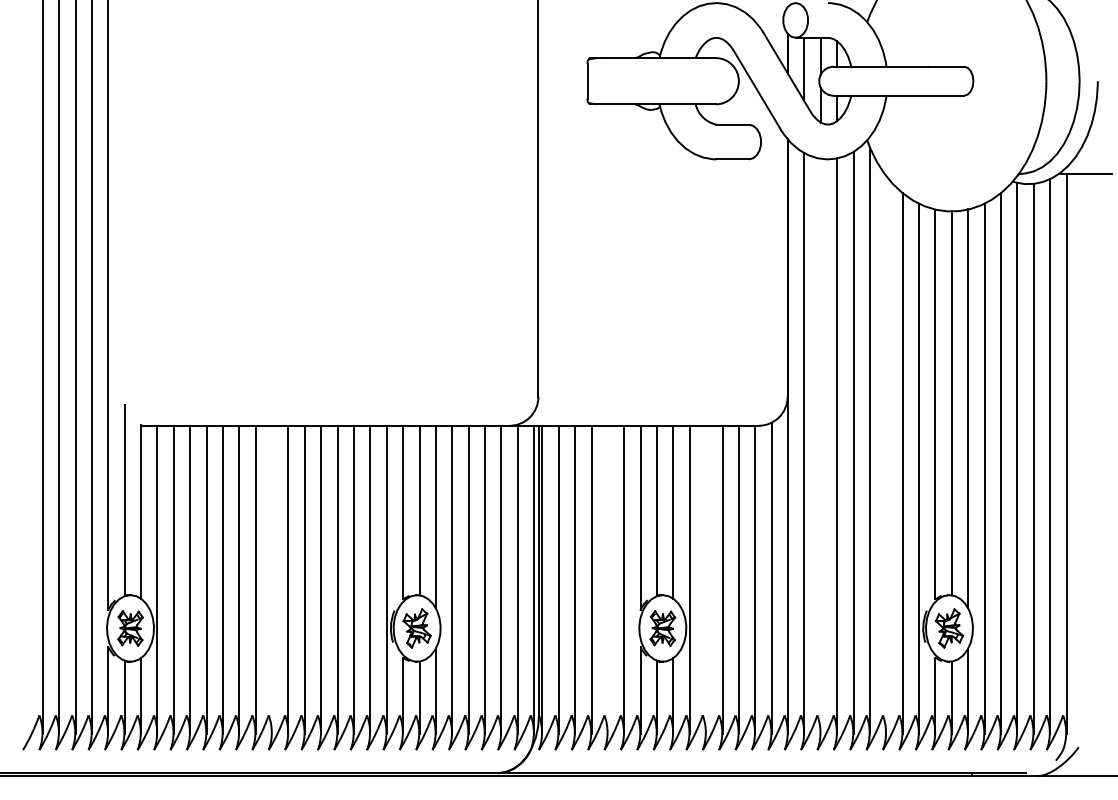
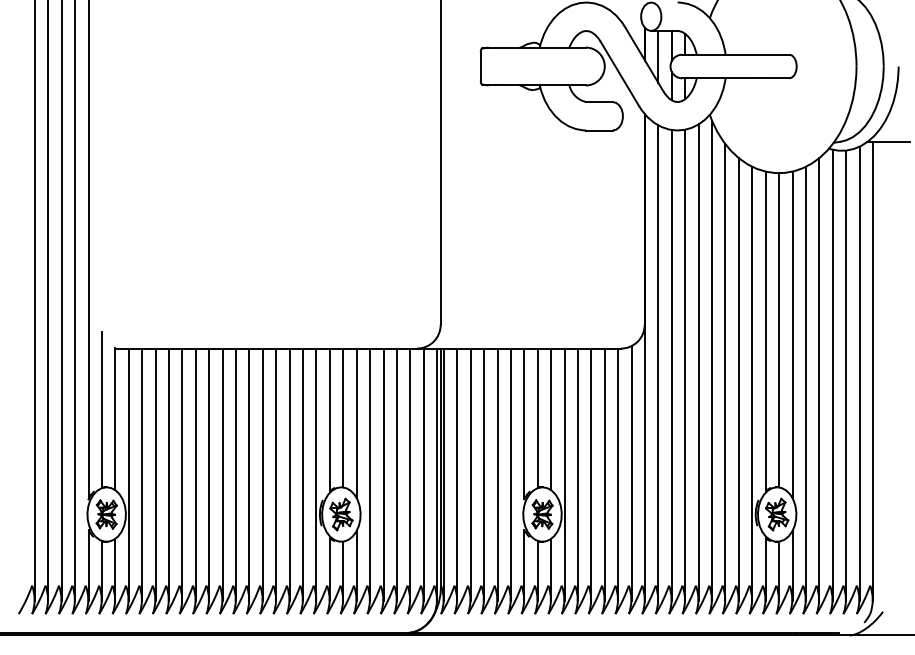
line: (820, 446) -> (671, 365), added
line: (886, 454) -> (725, 372), added
line: (272, 579) -> (222, 474), added
line: (607, 579) -> (497, 474), added
line: (706, 579) -> (578, 474), added

